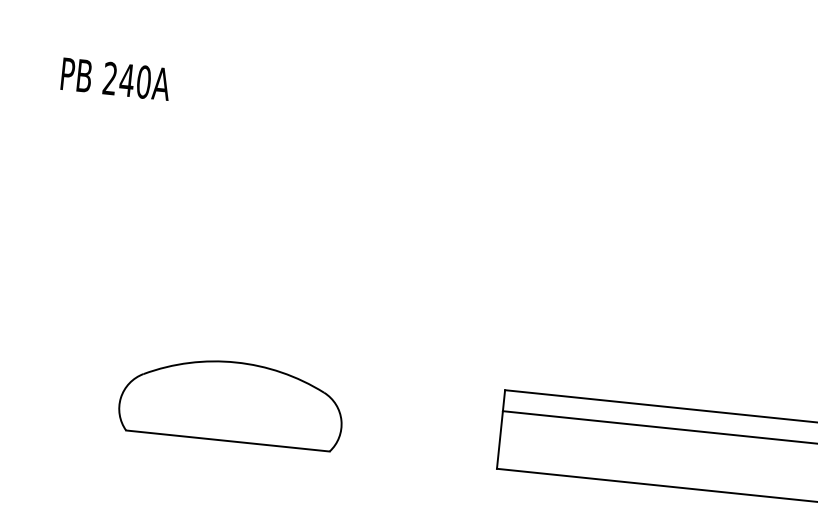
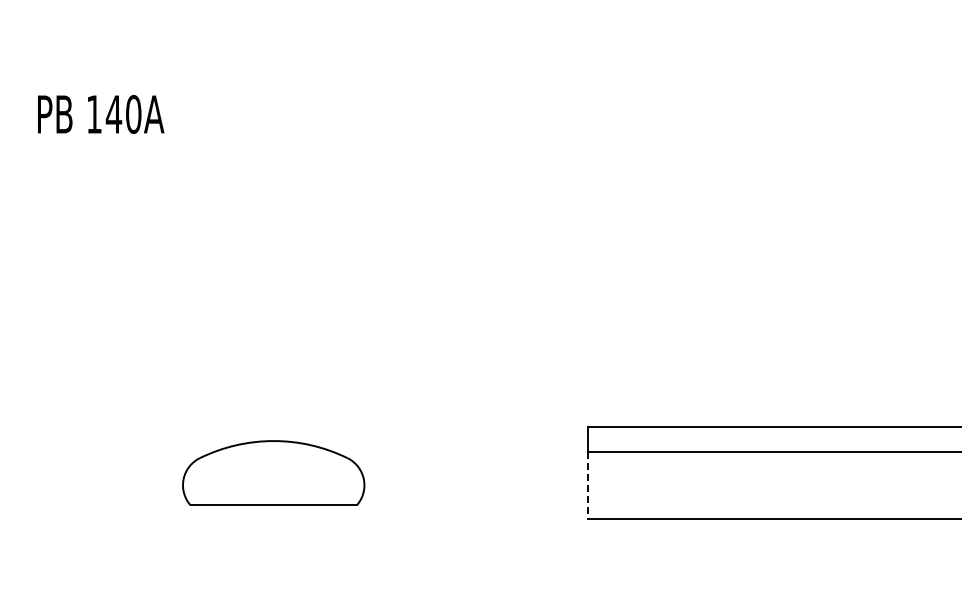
text: (109, 78) -> (93, 114), 240A -> 140A
part: (231, 401) -> (273, 472), size x0.7
line: (499, 440) -> (587, 485), solid -> dashed

